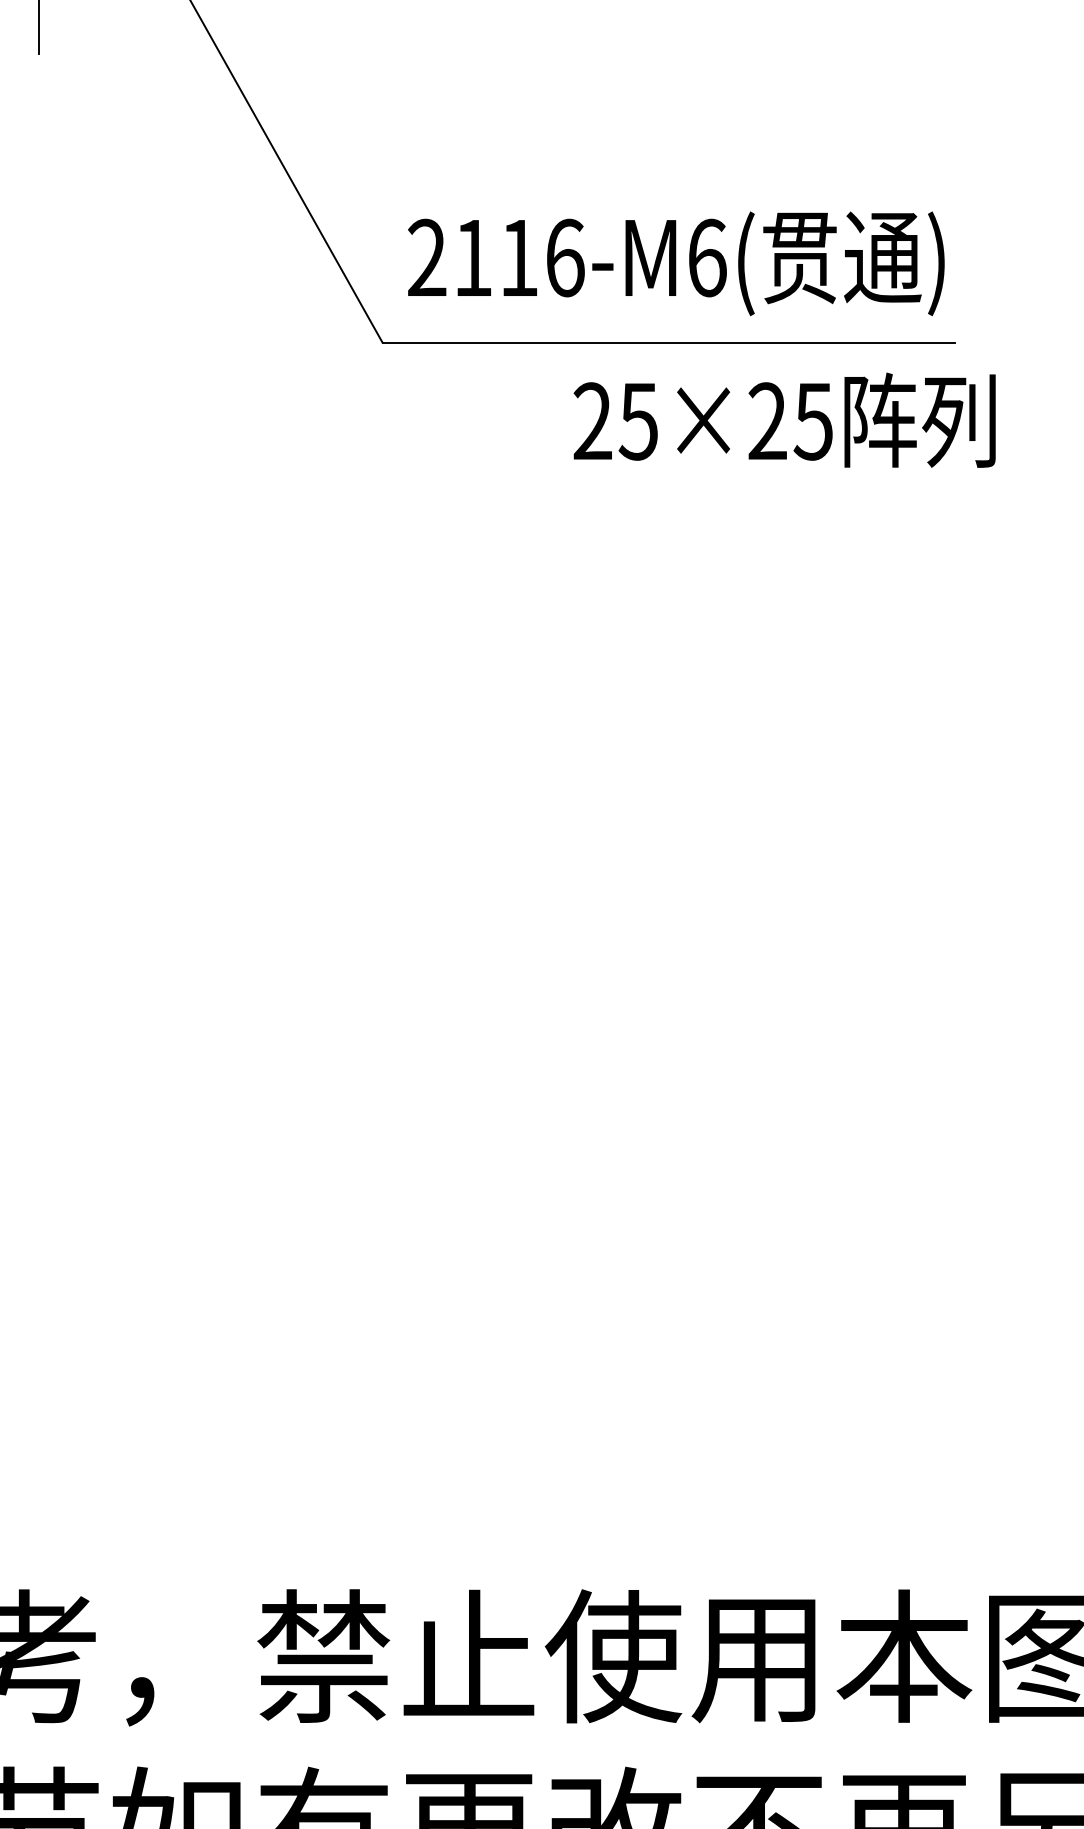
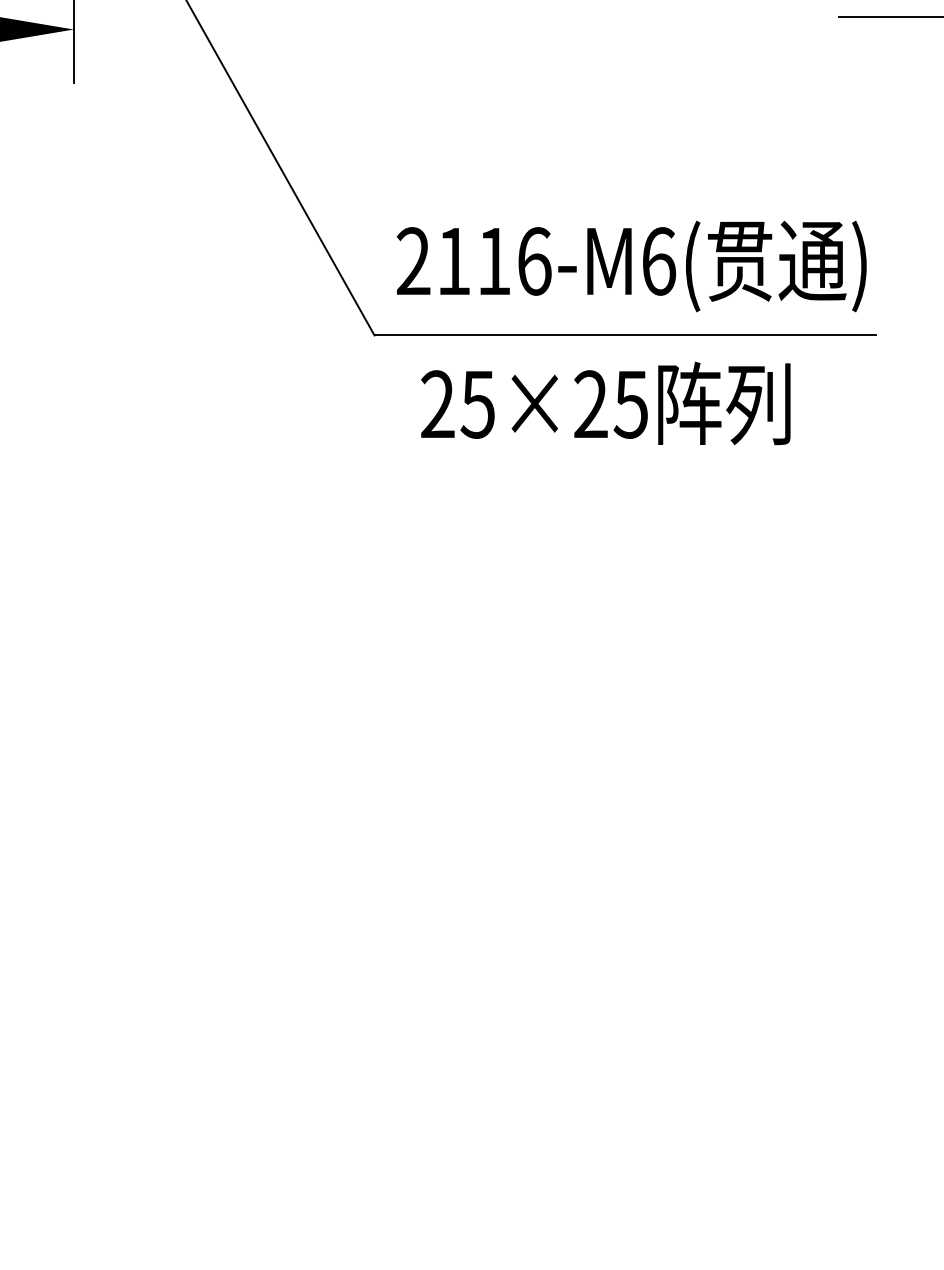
text: (784, 419) -> (605, 402), moved

